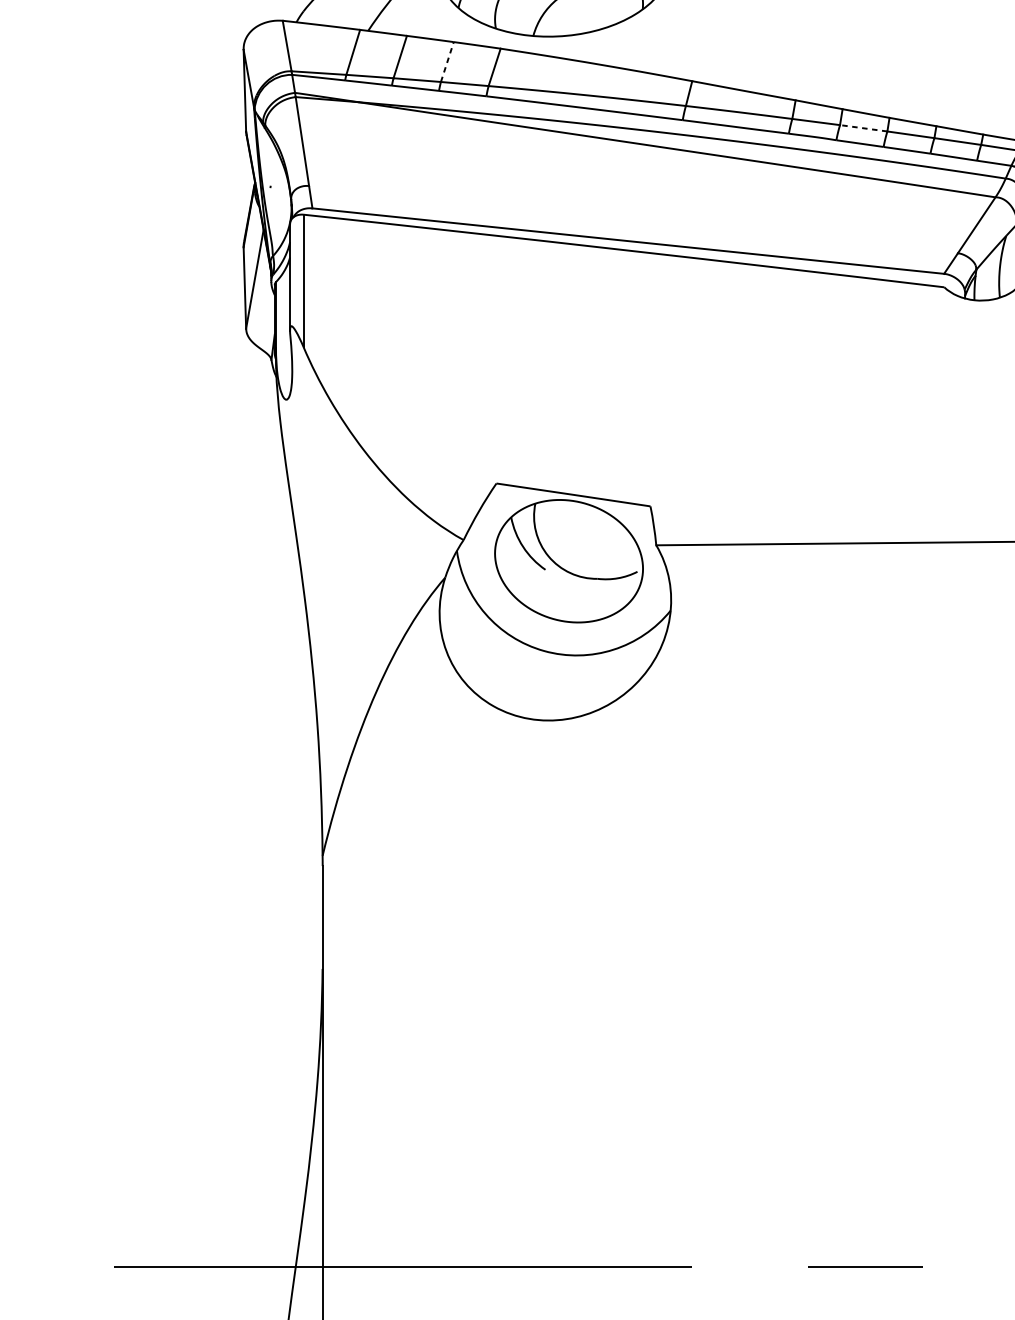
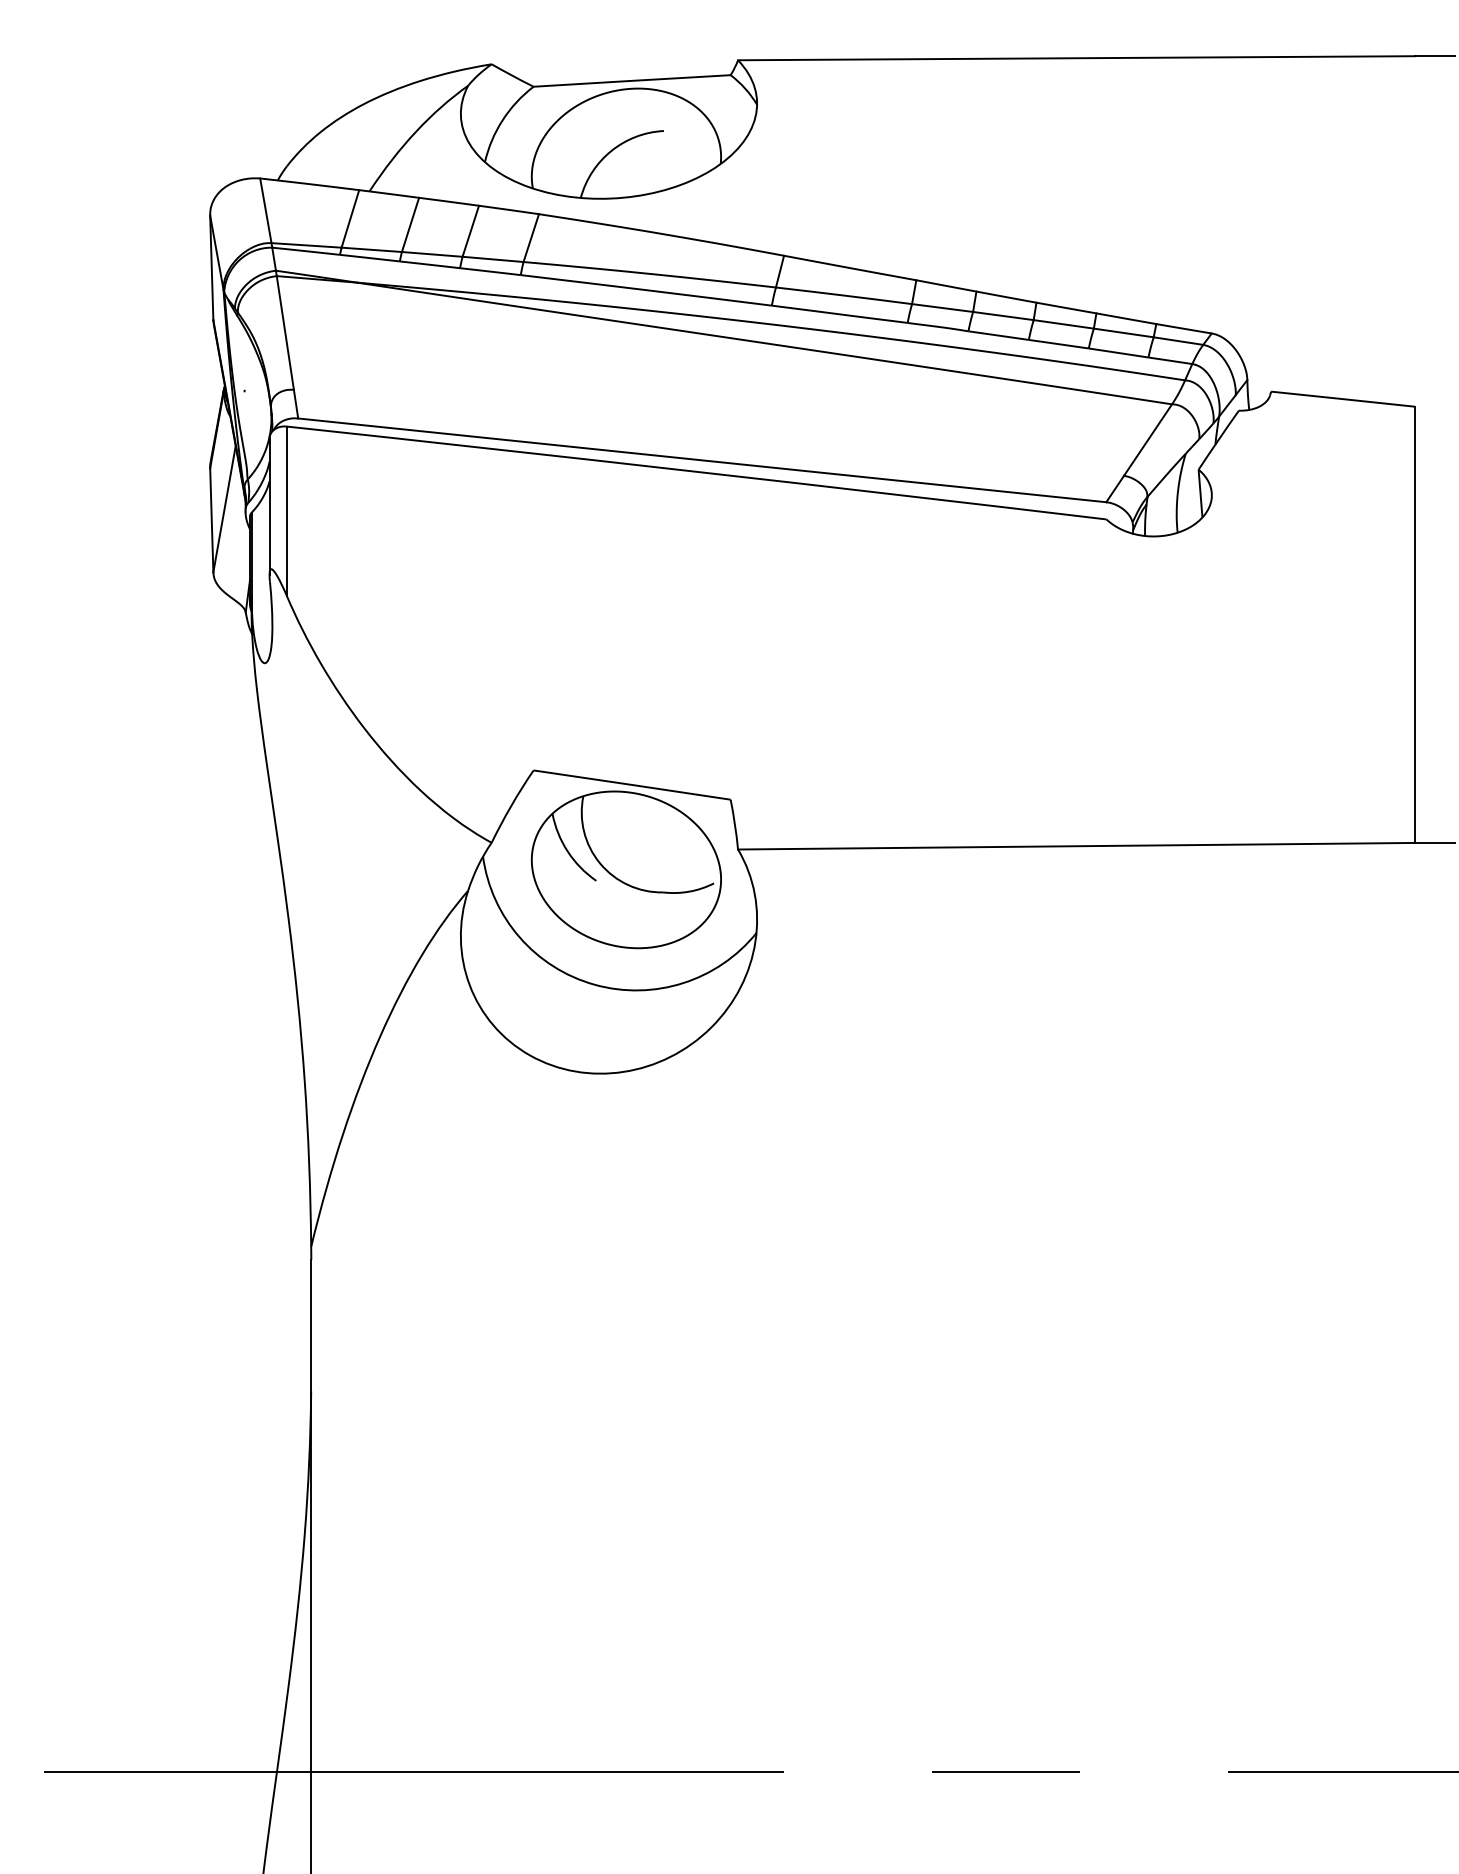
line: (447, 62) -> (470, 231), dashed -> solid
line: (863, 128) -> (1003, 316), dashed -> solid

